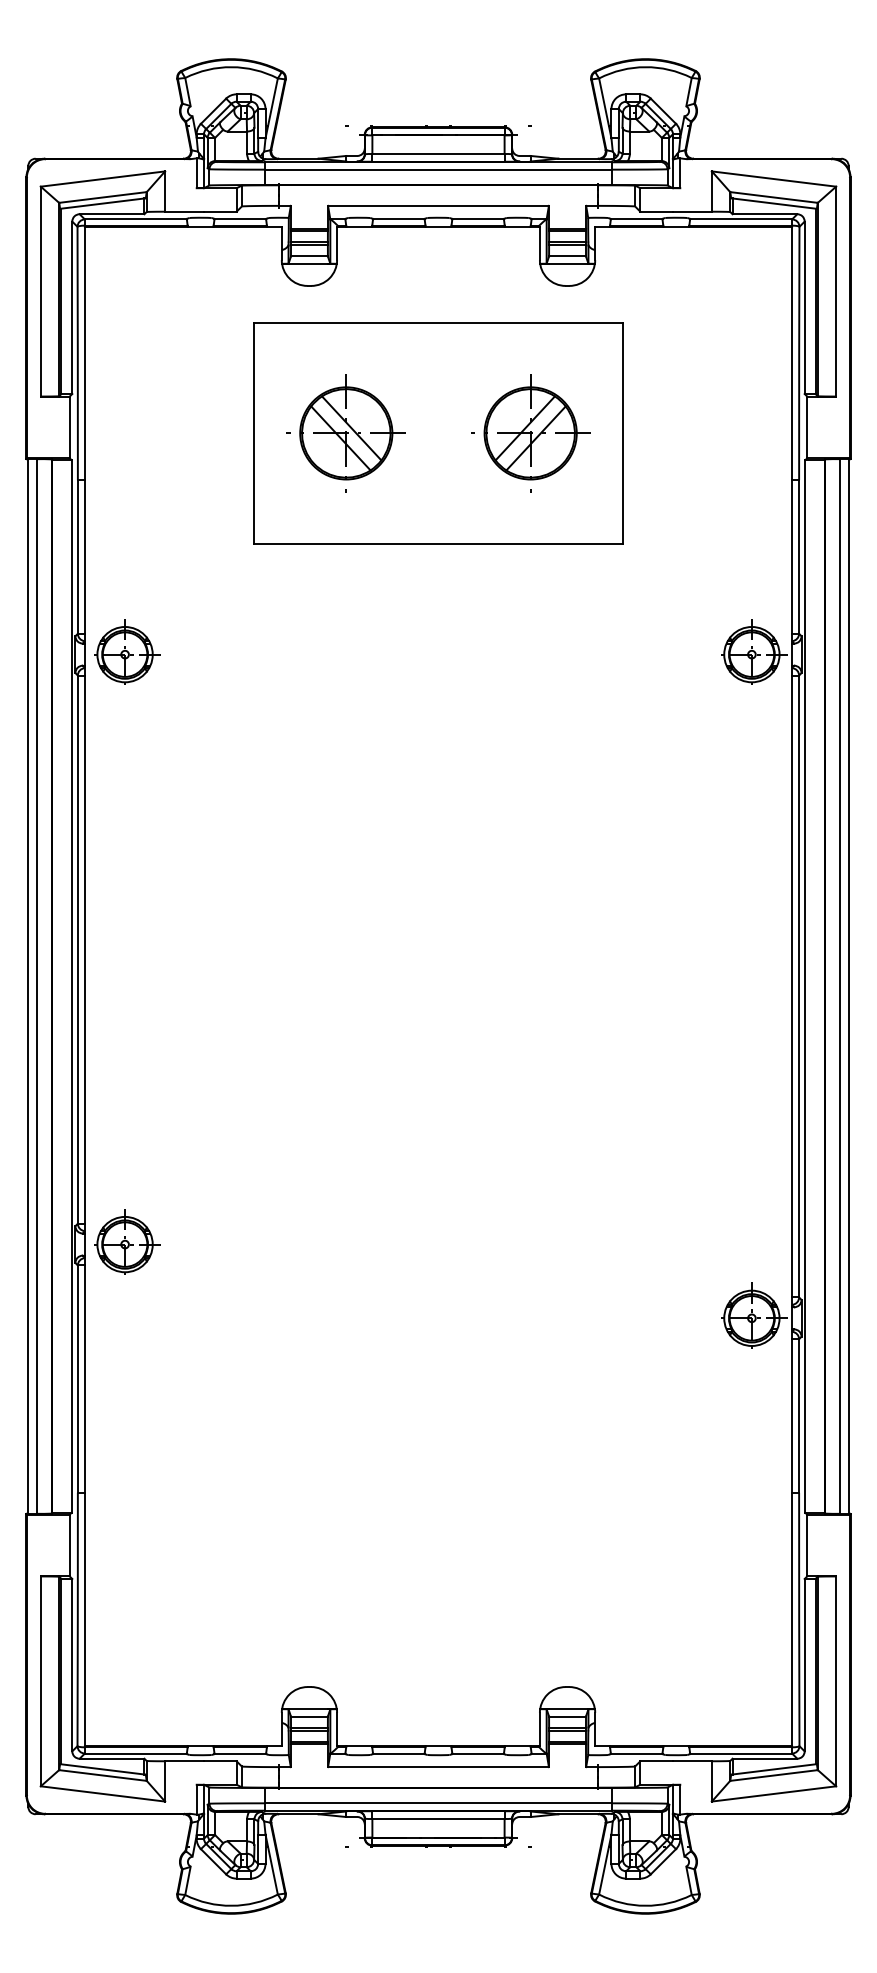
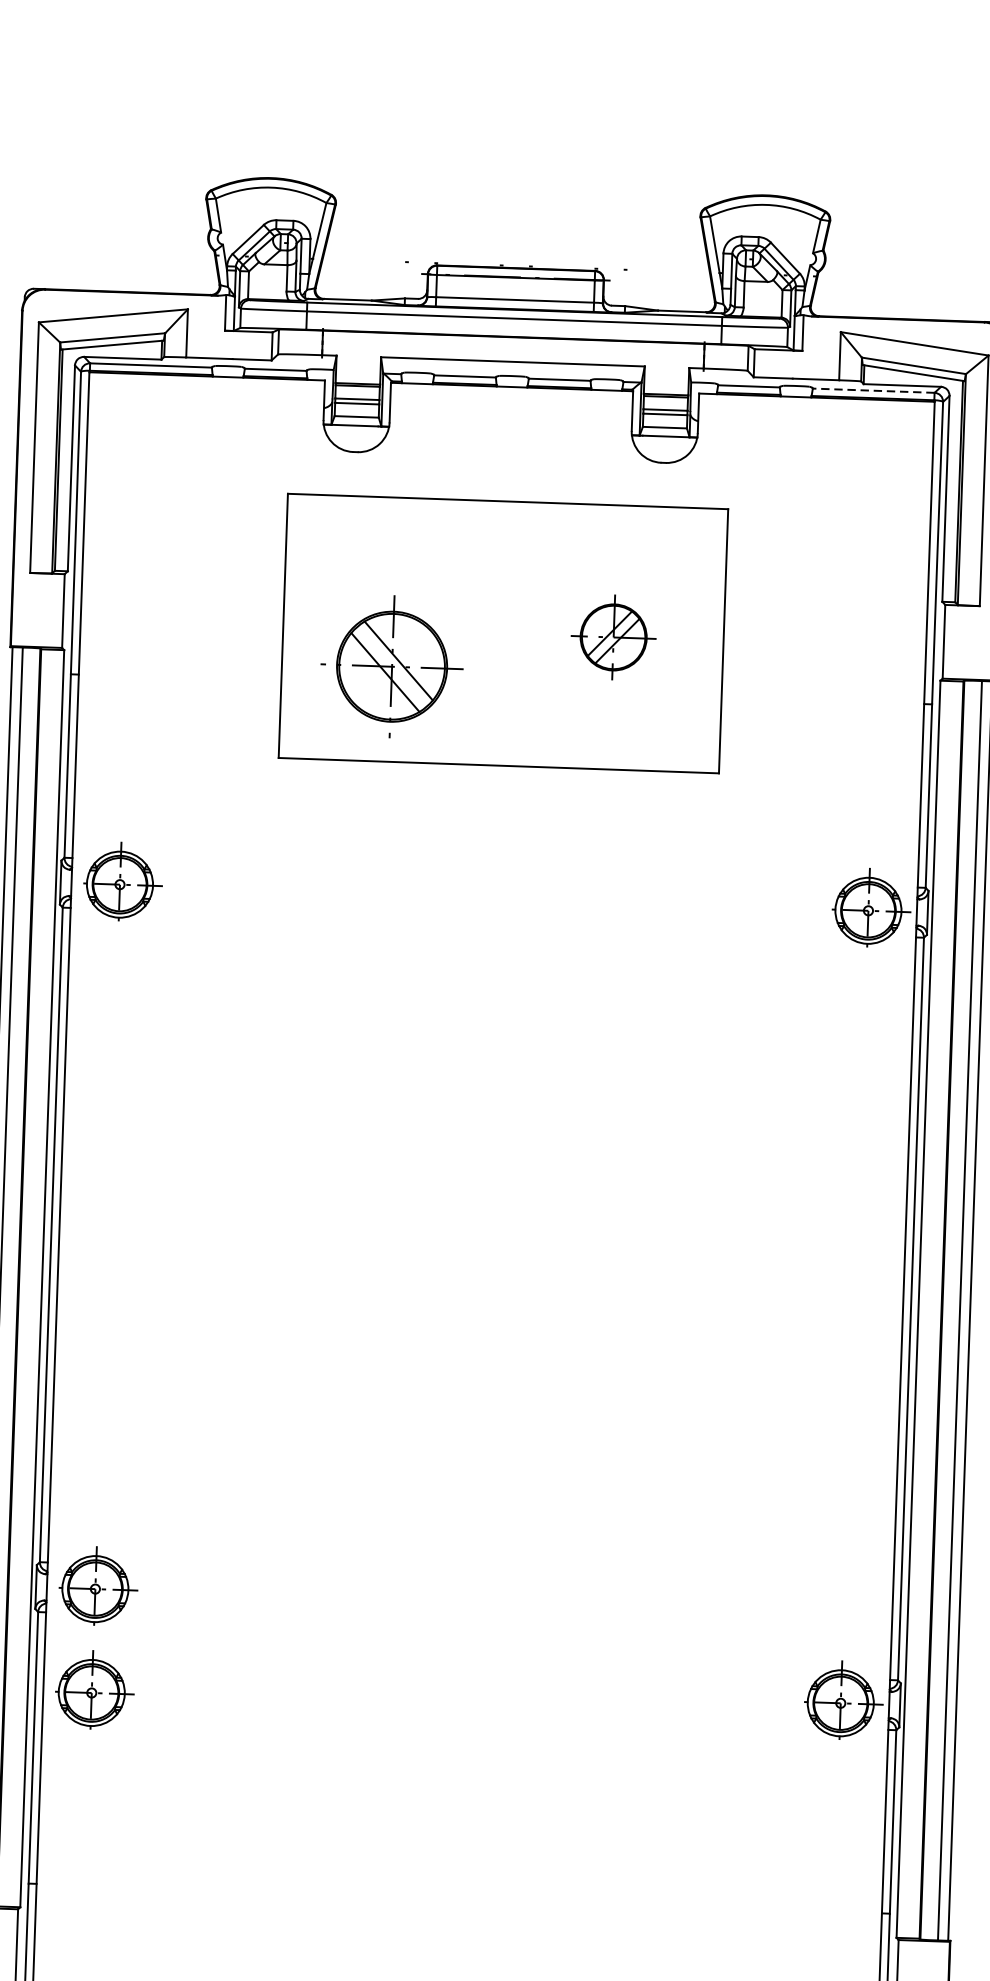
line: (741, 219) -> (874, 390), solid -> dashed
part: (345, 433) -> (391, 666), moved
part: (530, 433) -> (613, 637), size x0.6
part: (127, 1328) -> (94, 1689), added

